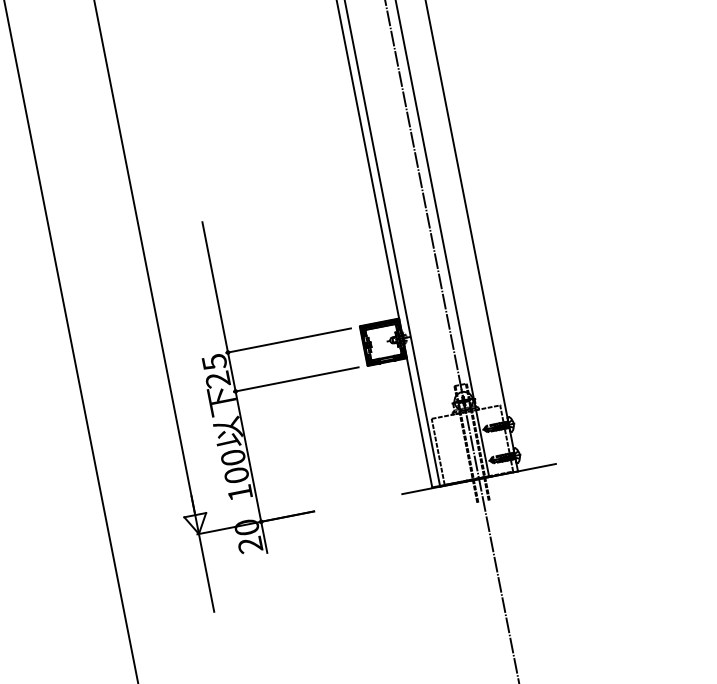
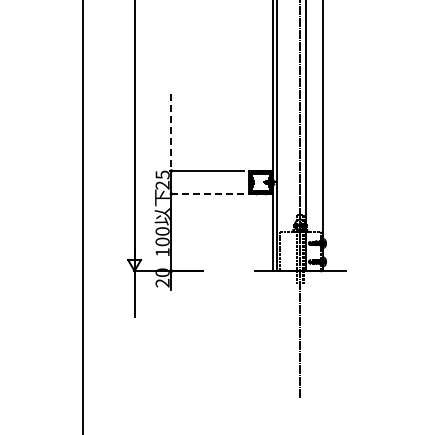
line: (215, 287) -> (171, 132), solid -> dashed
line: (296, 380) -> (207, 194), solid -> dashed

